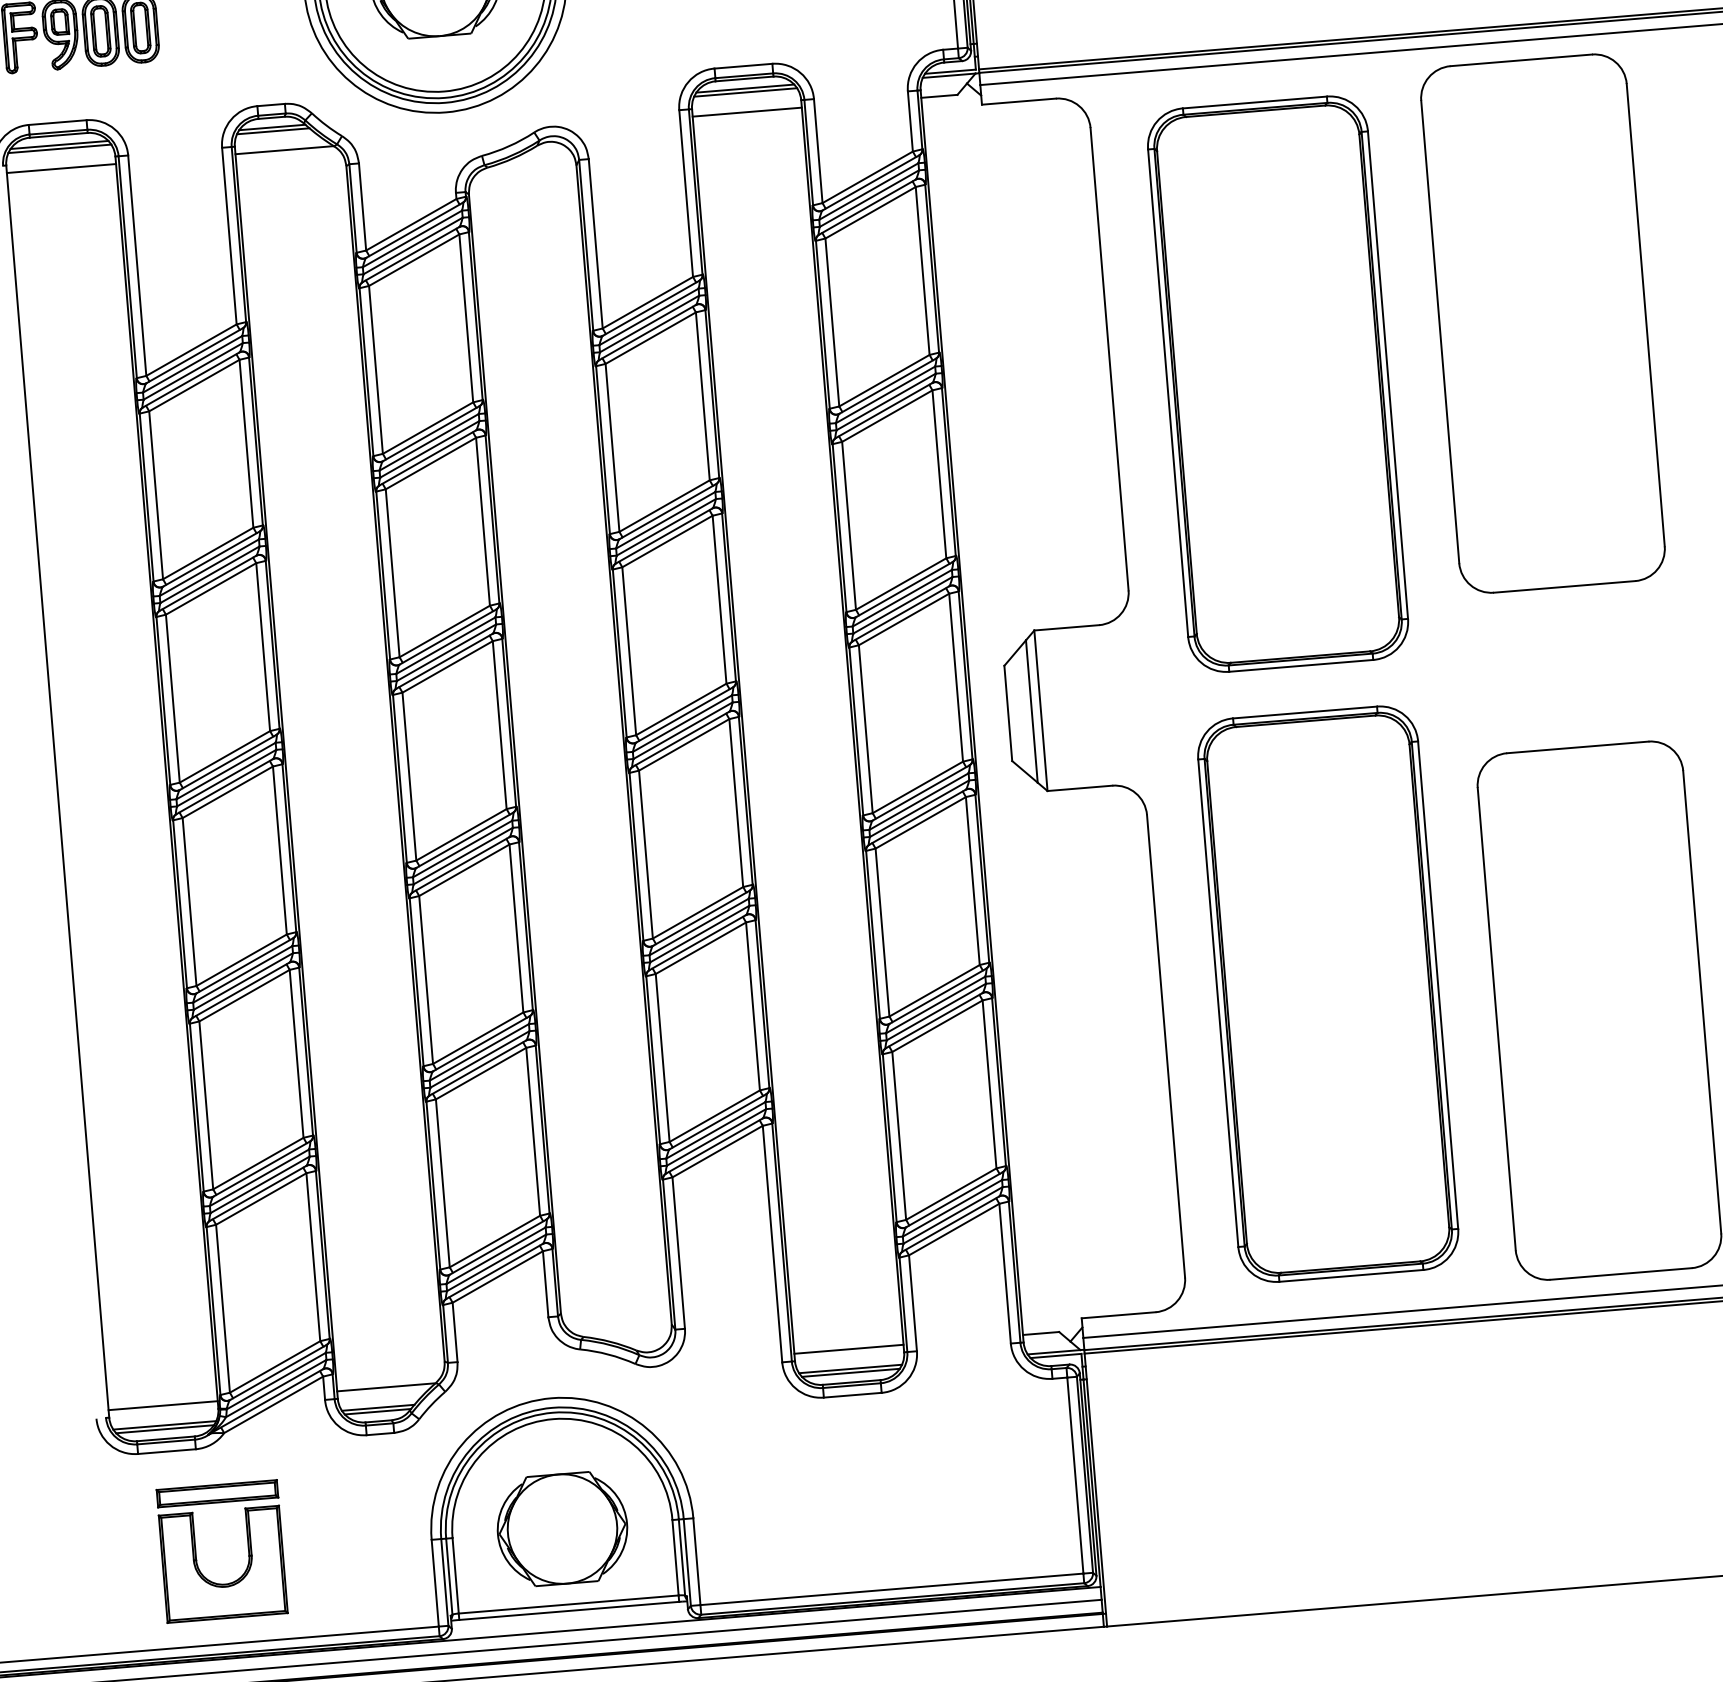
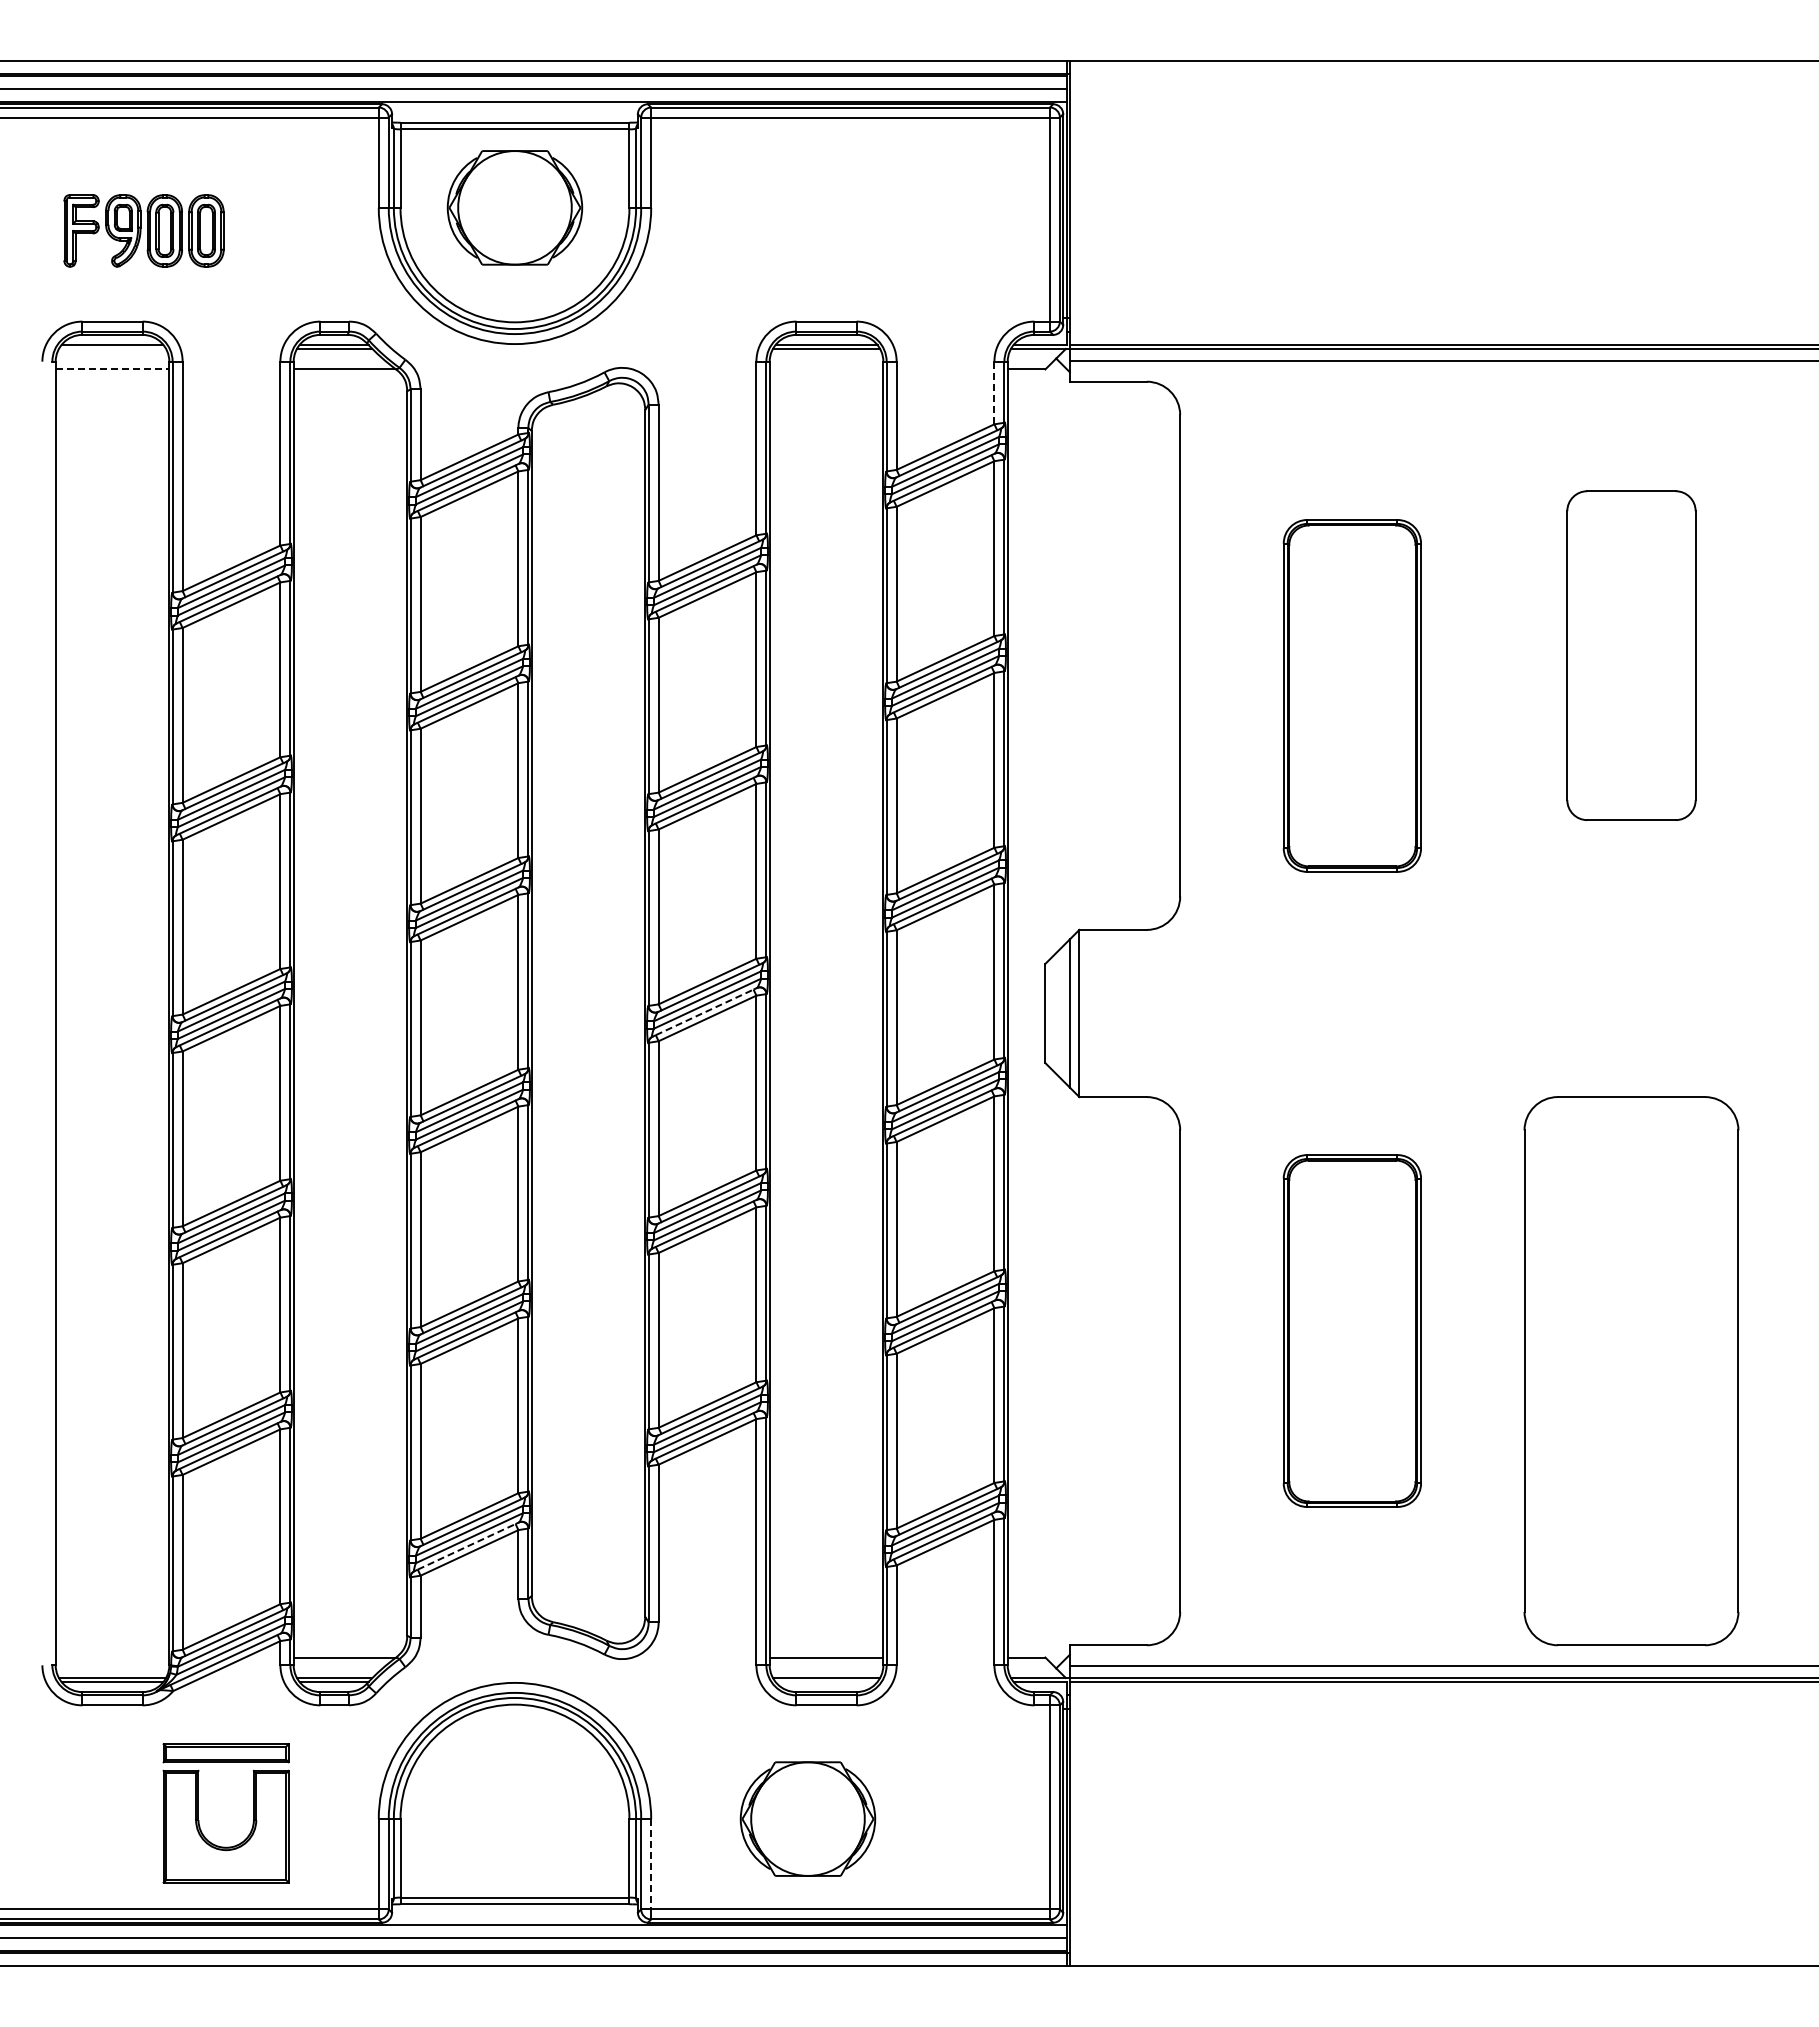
line: (747, 112) -> (826, 369), removed
line: (910, 121) -> (994, 392), solid -> dashed
line: (59, 148) -> (112, 348), removed
line: (61, 168) -> (112, 369), solid -> dashed
part: (1542, 323) -> (1631, 655), size x0.6
part: (1278, 383) -> (1352, 695), size x0.6
line: (680, 739) -> (704, 1012), solid -> dashed
part: (1328, 993) -> (1352, 1330), size x0.6
line: (494, 1271) -> (466, 1546), solid -> dashed
line: (850, 1373) -> (826, 1682), removed
line: (163, 1405) -> (112, 1657), removed
part: (561, 1528) -> (807, 1818), moved
part: (197, 1560) -> (199, 1820), moved
line: (697, 1561) -> (651, 1864), solid -> dashed

